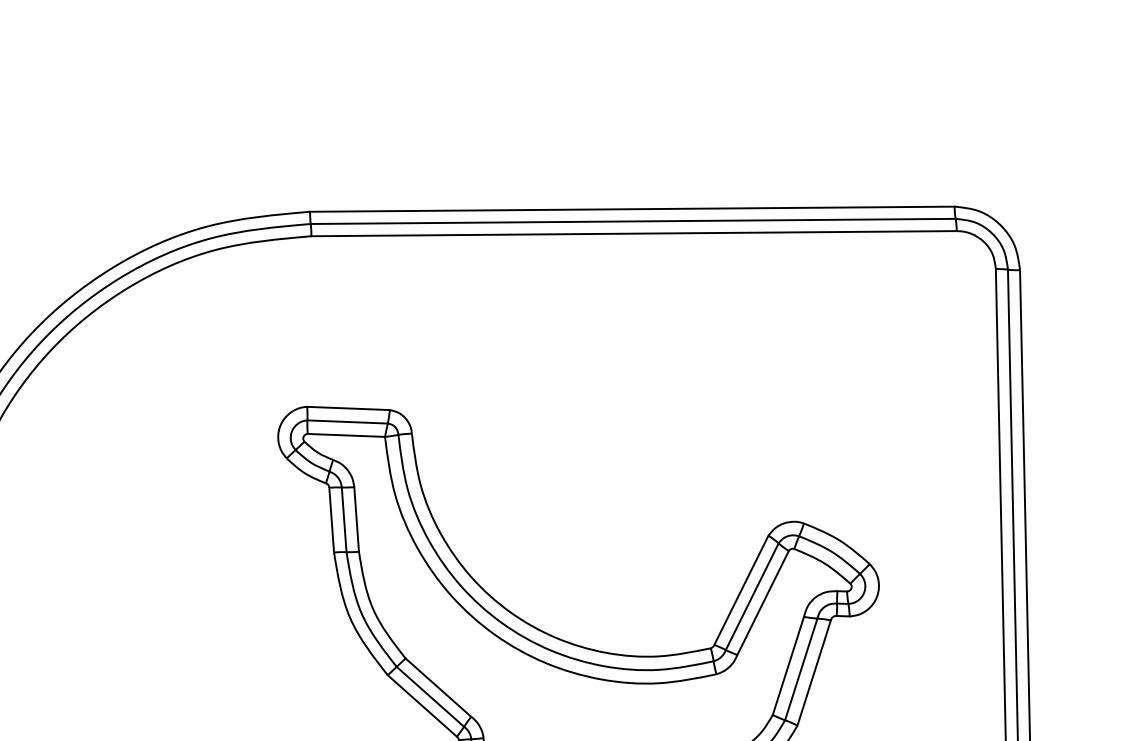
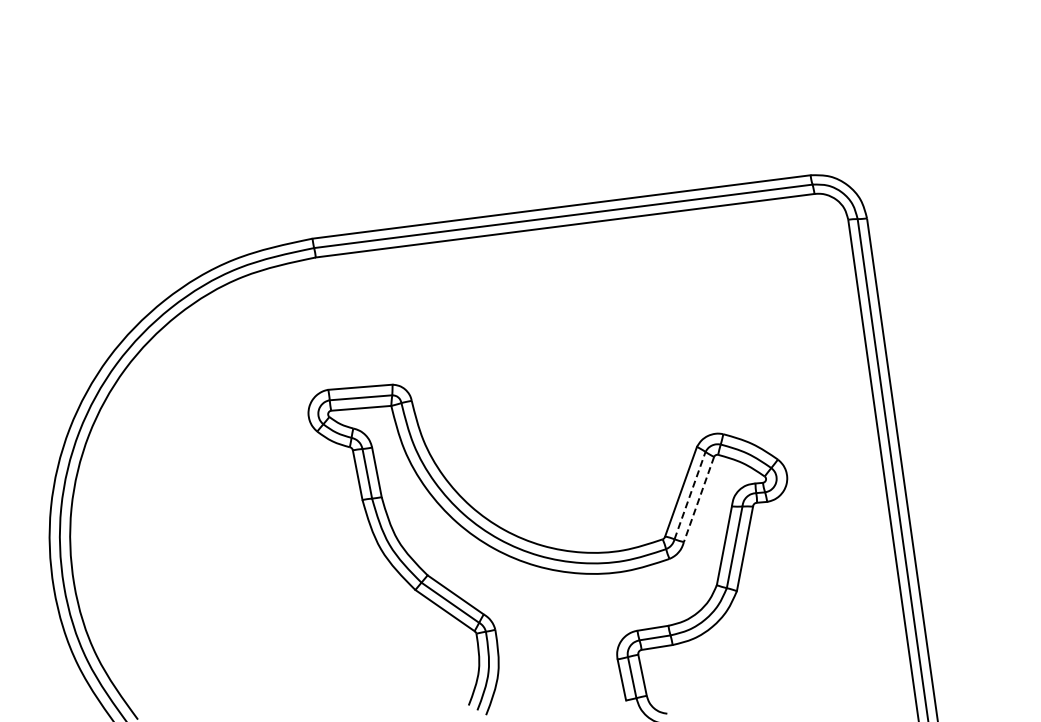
line: (752, 596) -> (690, 495), solid -> dashed
line: (762, 602) -> (698, 499), solid -> dashed

